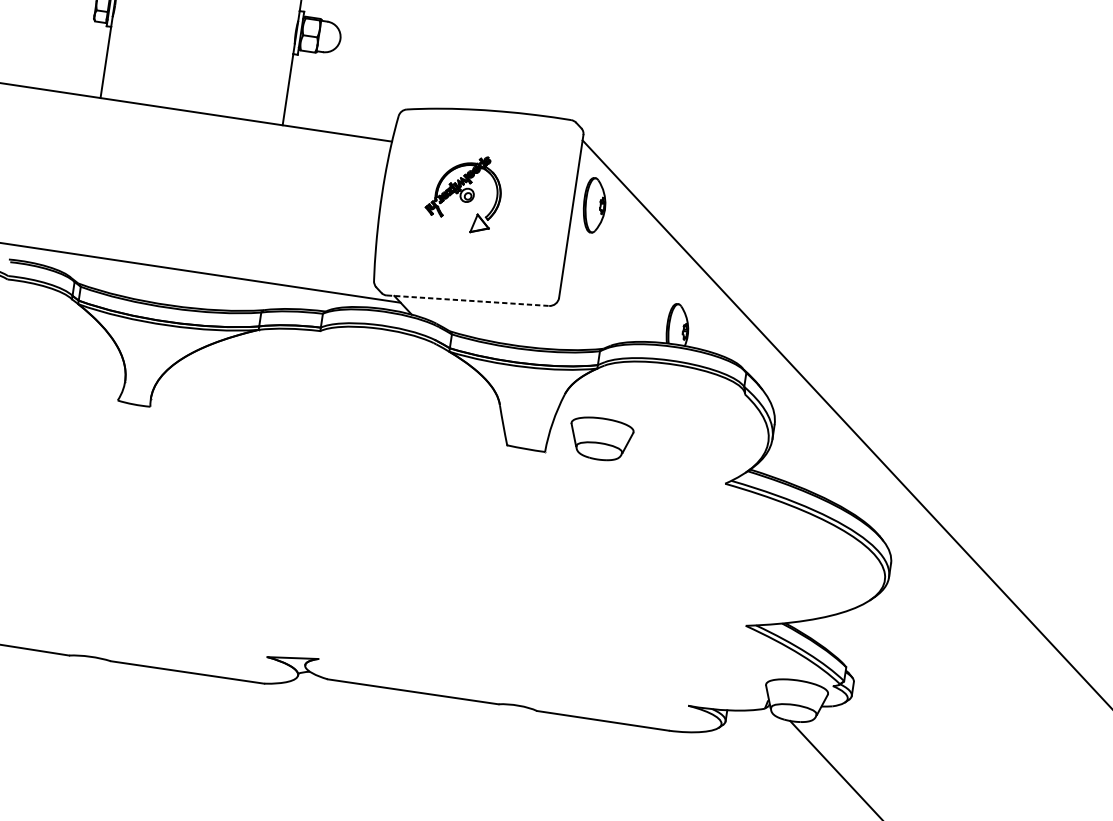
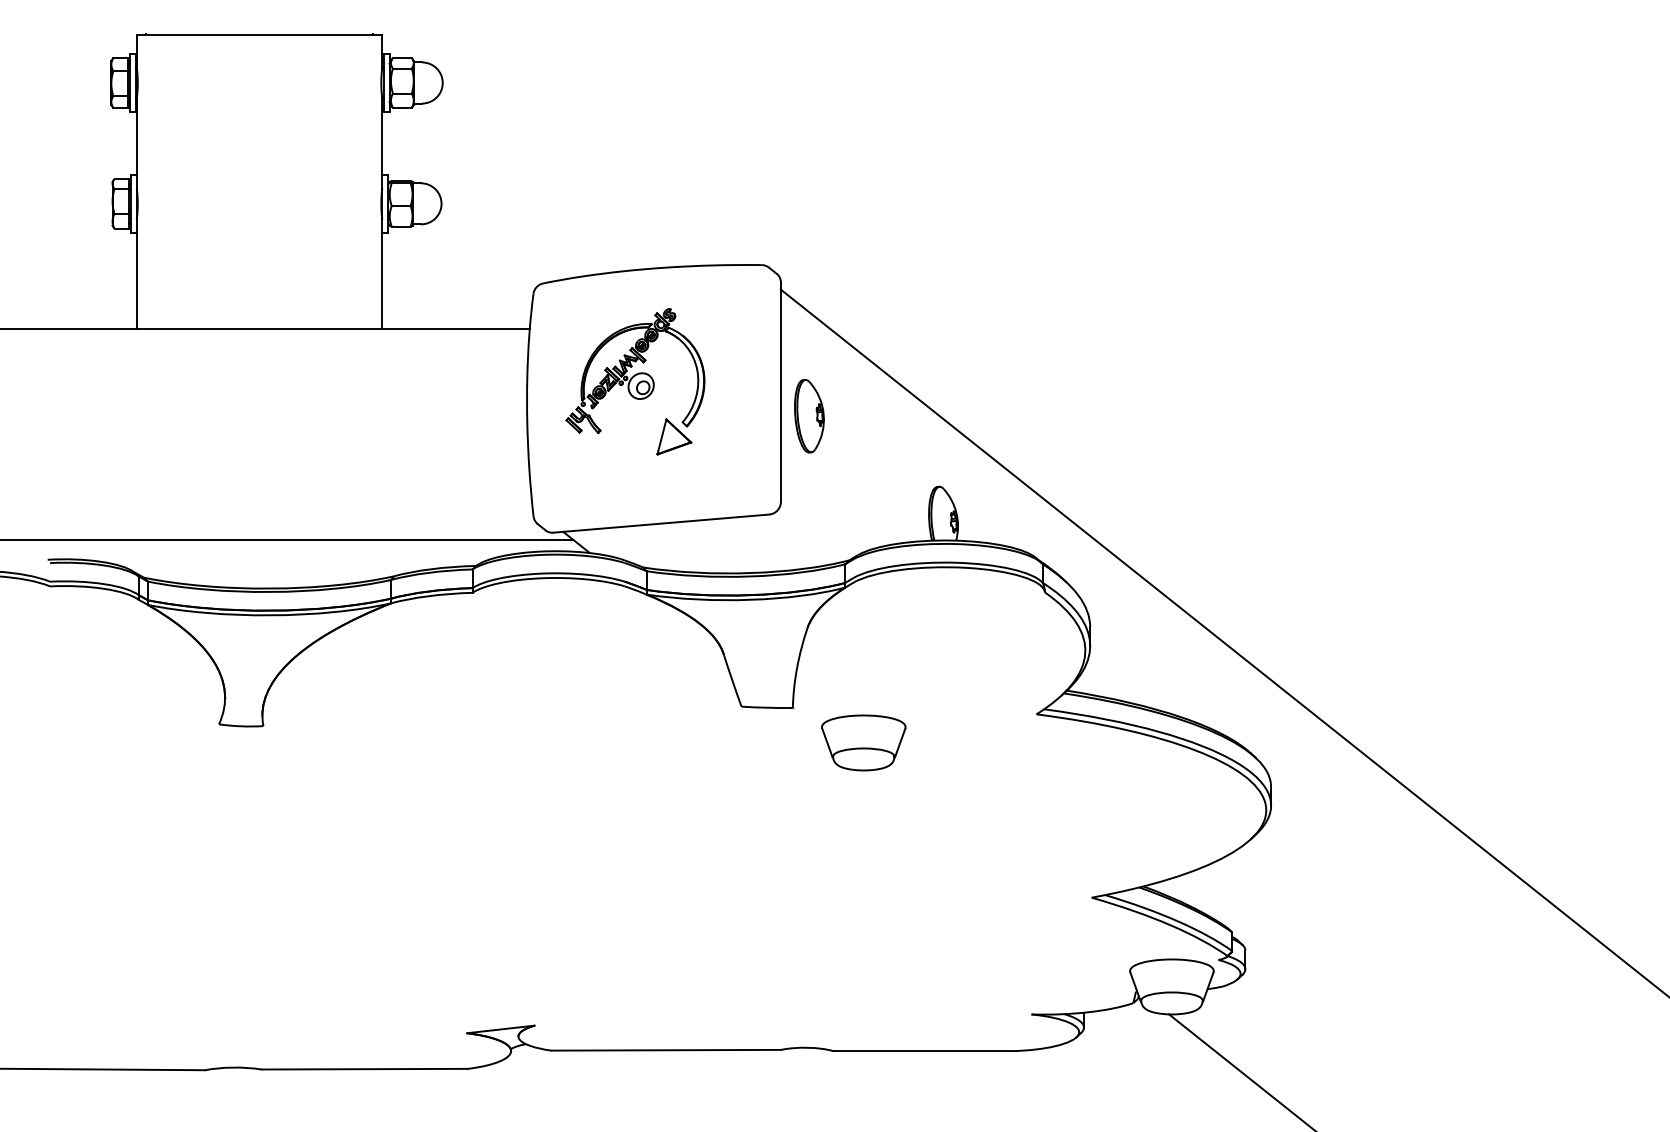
part: (464, 192) -> (635, 381), size x1.43
part: (594, 205) -> (809, 416), moved
line: (468, 300) -> (661, 523), dashed -> solid
part: (600, 438) -> (863, 742), moved

